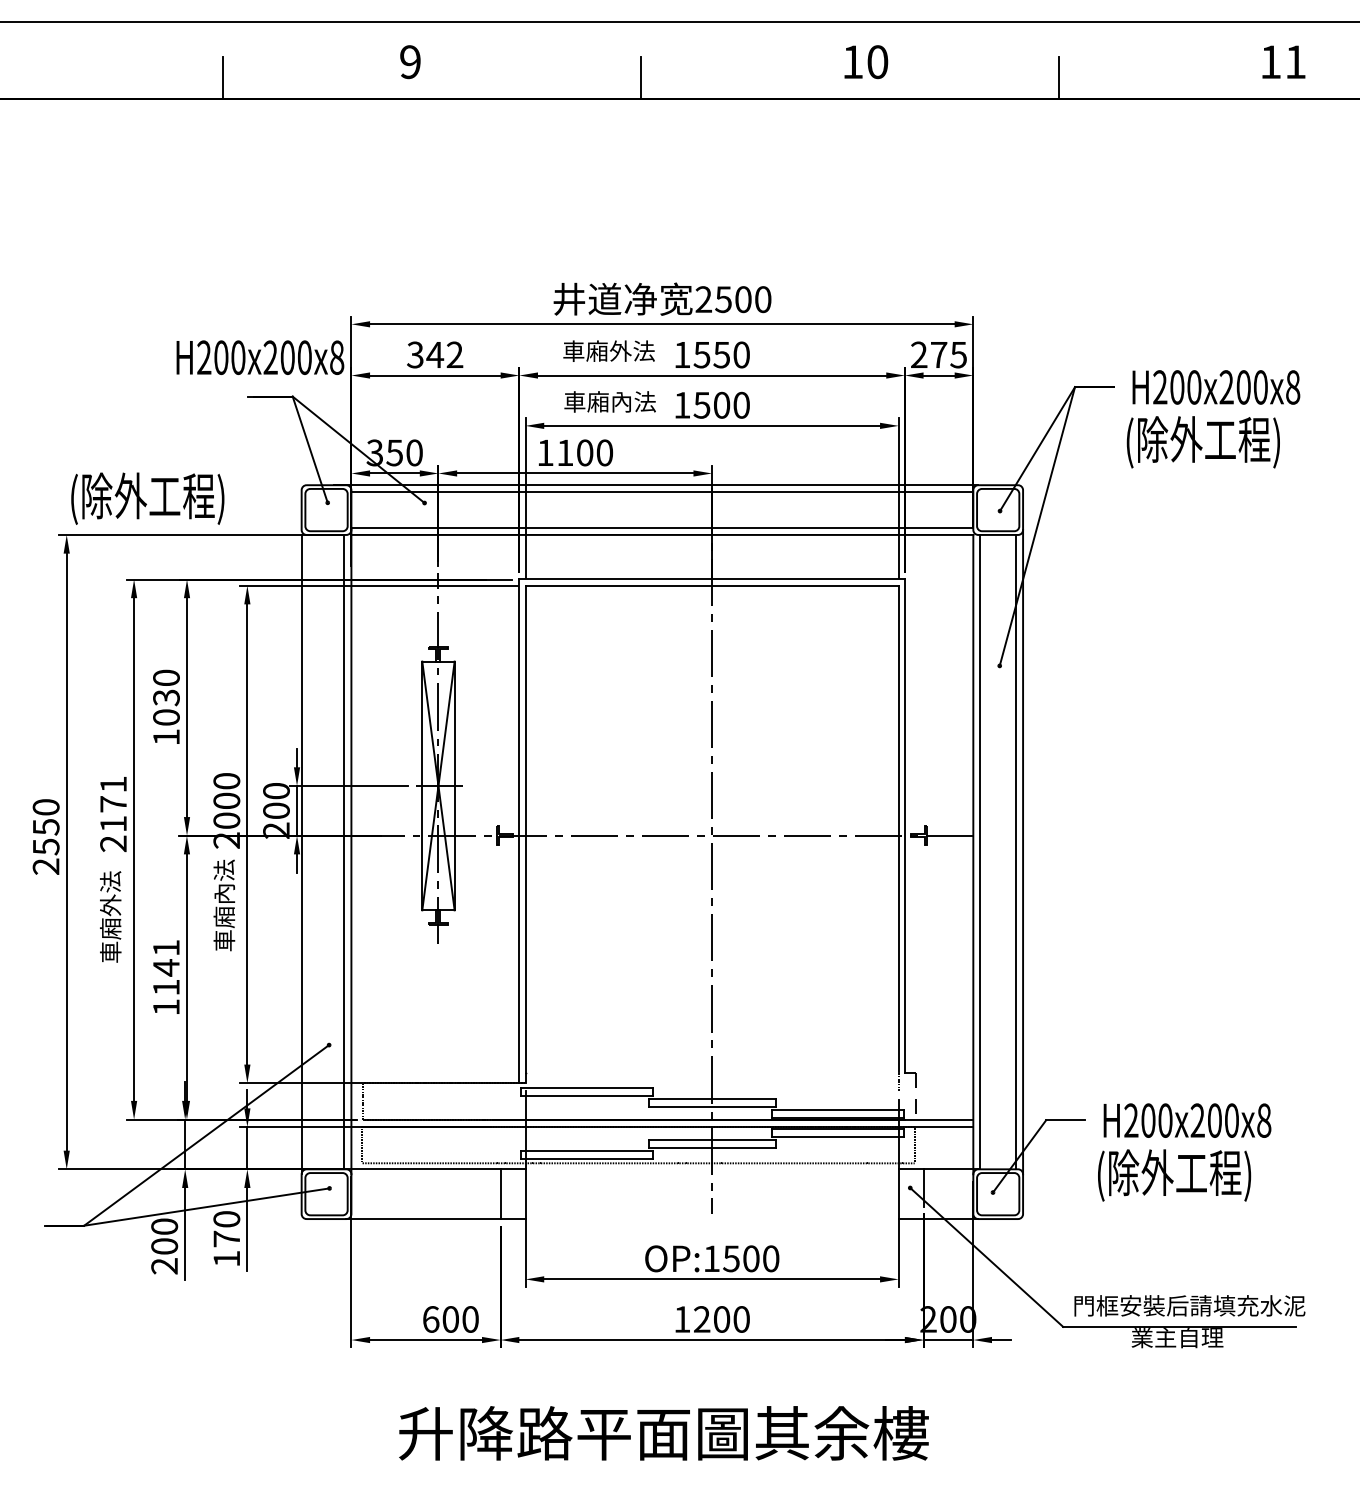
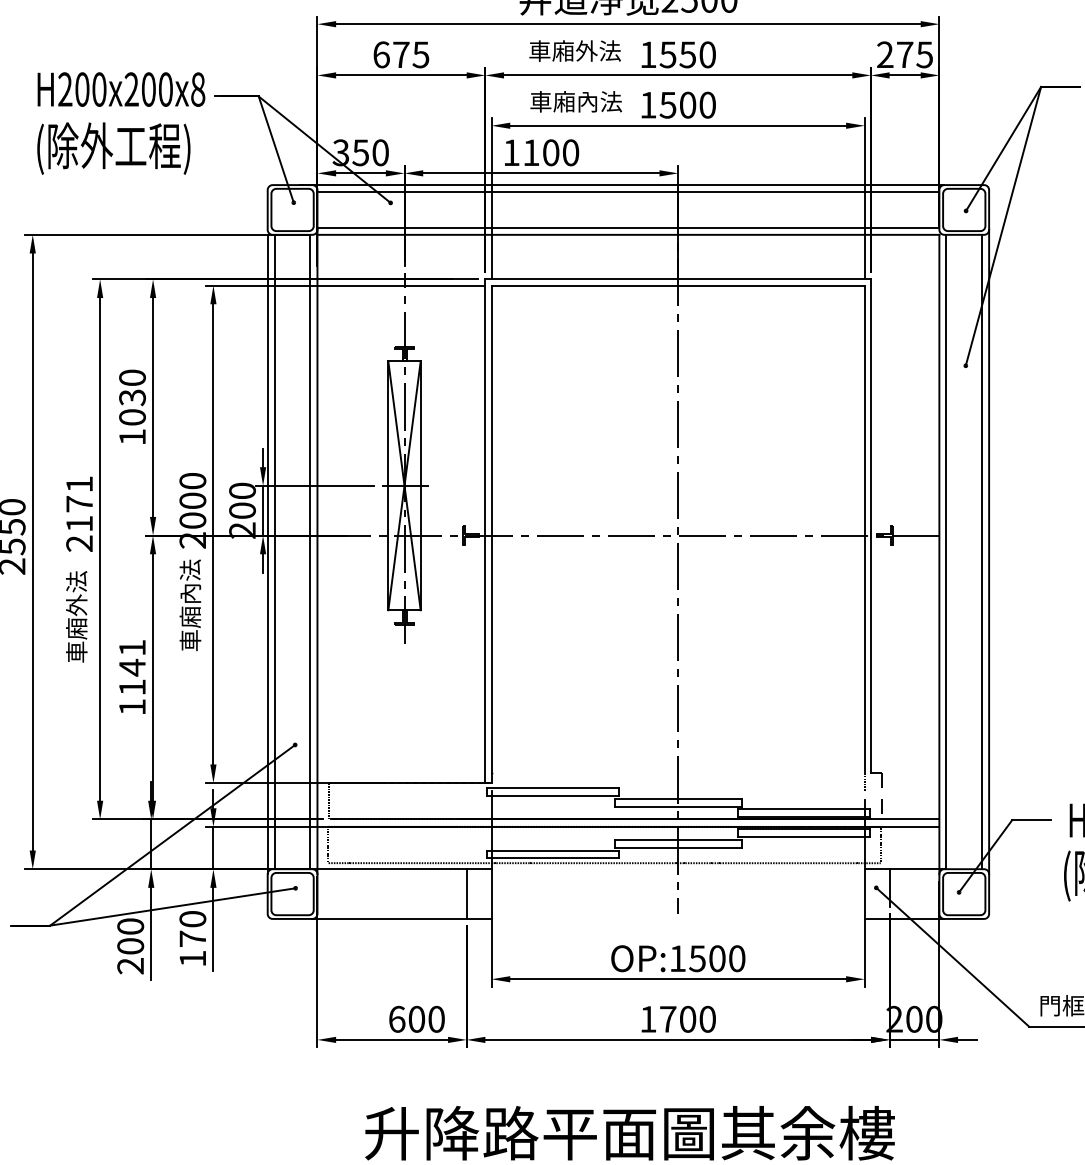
text: (435, 354) -> (401, 54), 342 -> 675
text: (260, 357) -> (121, 89), moved
text: (147, 498) -> (113, 148), moved
line: (308, 851) -> (274, 551), added
text: (702, 1319) -> (668, 1019), 1200 -> 1700

